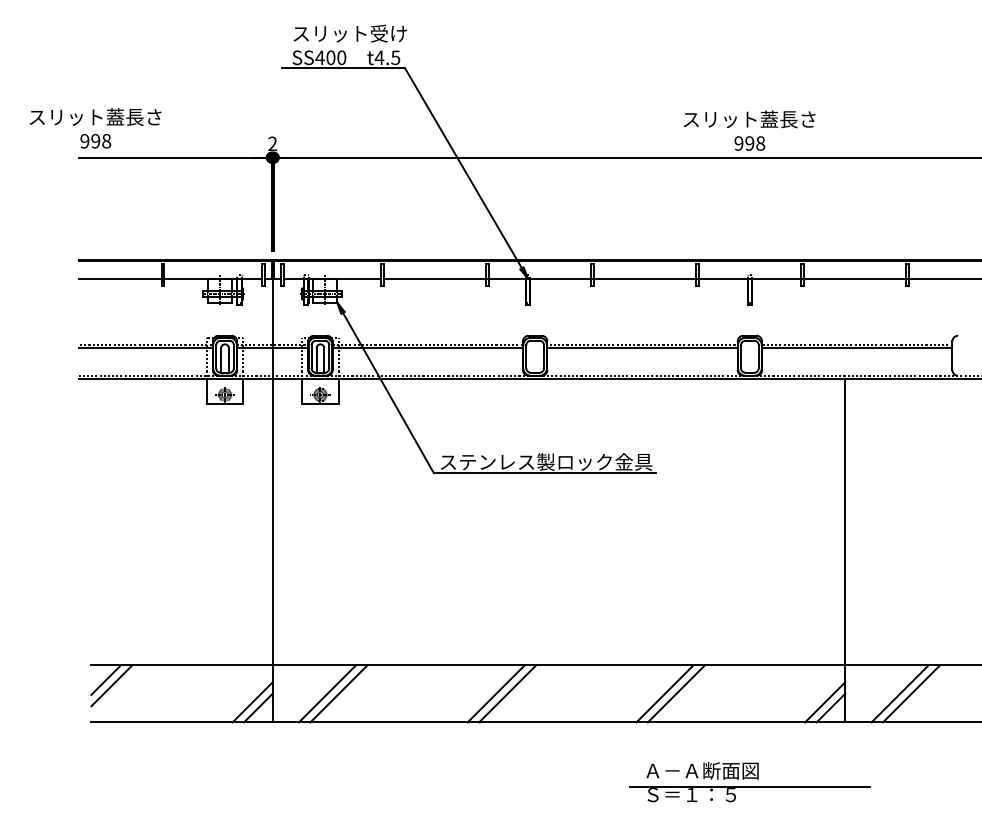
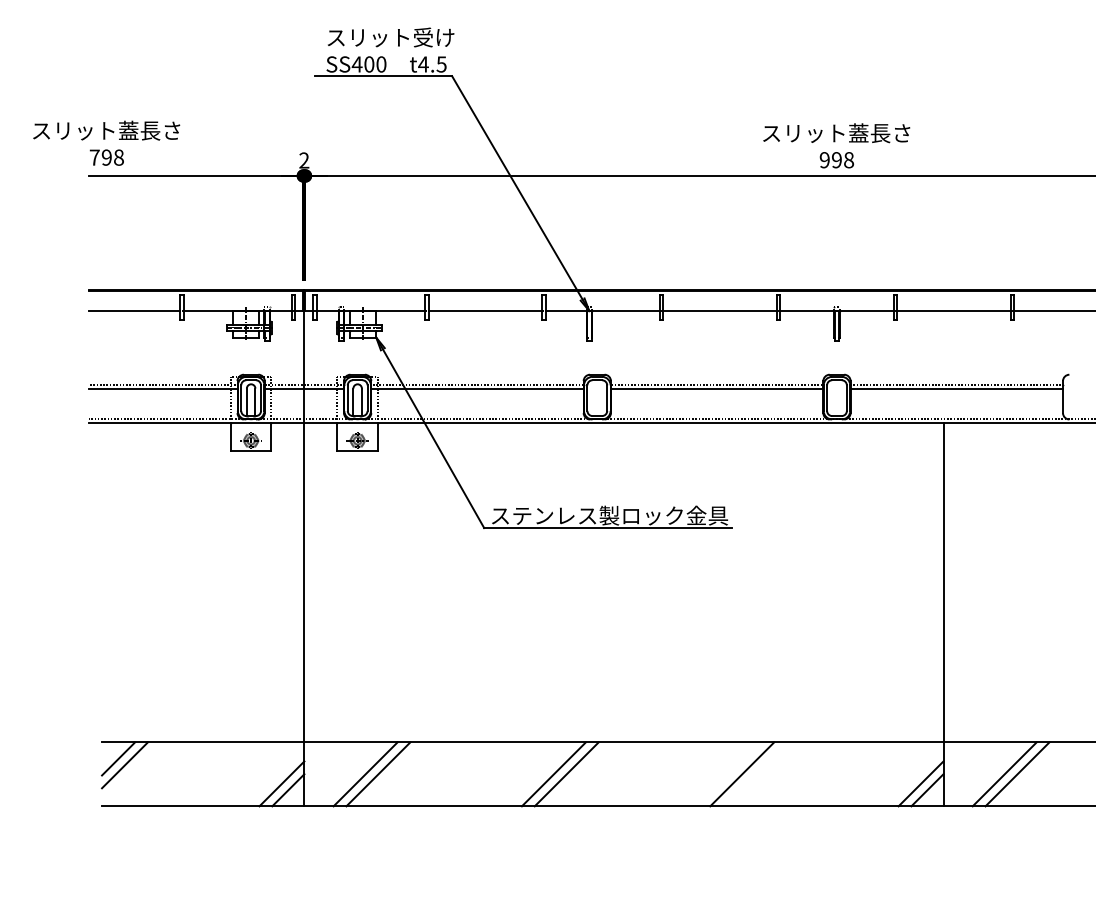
text: (84, 140) -> (94, 156), 998 -> 798
line: (676, 693) -> (755, 774), removed
part: (749, 782) -> (836, 873), removed

